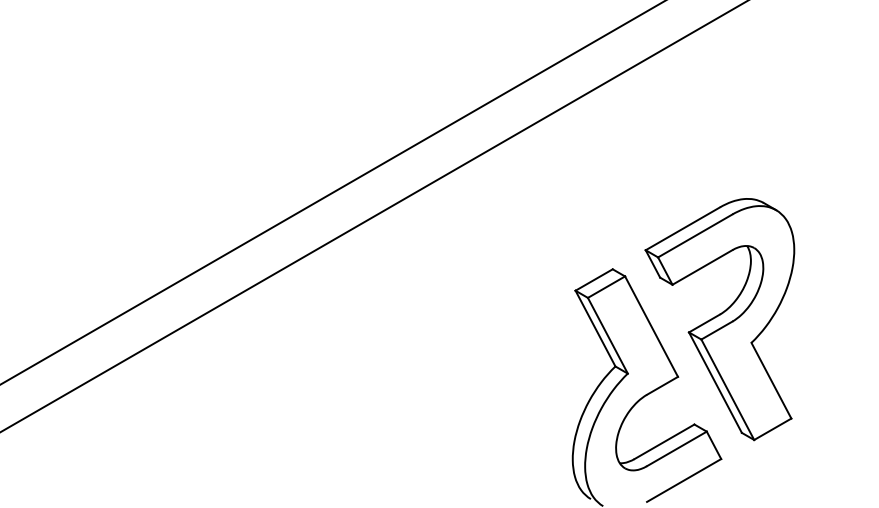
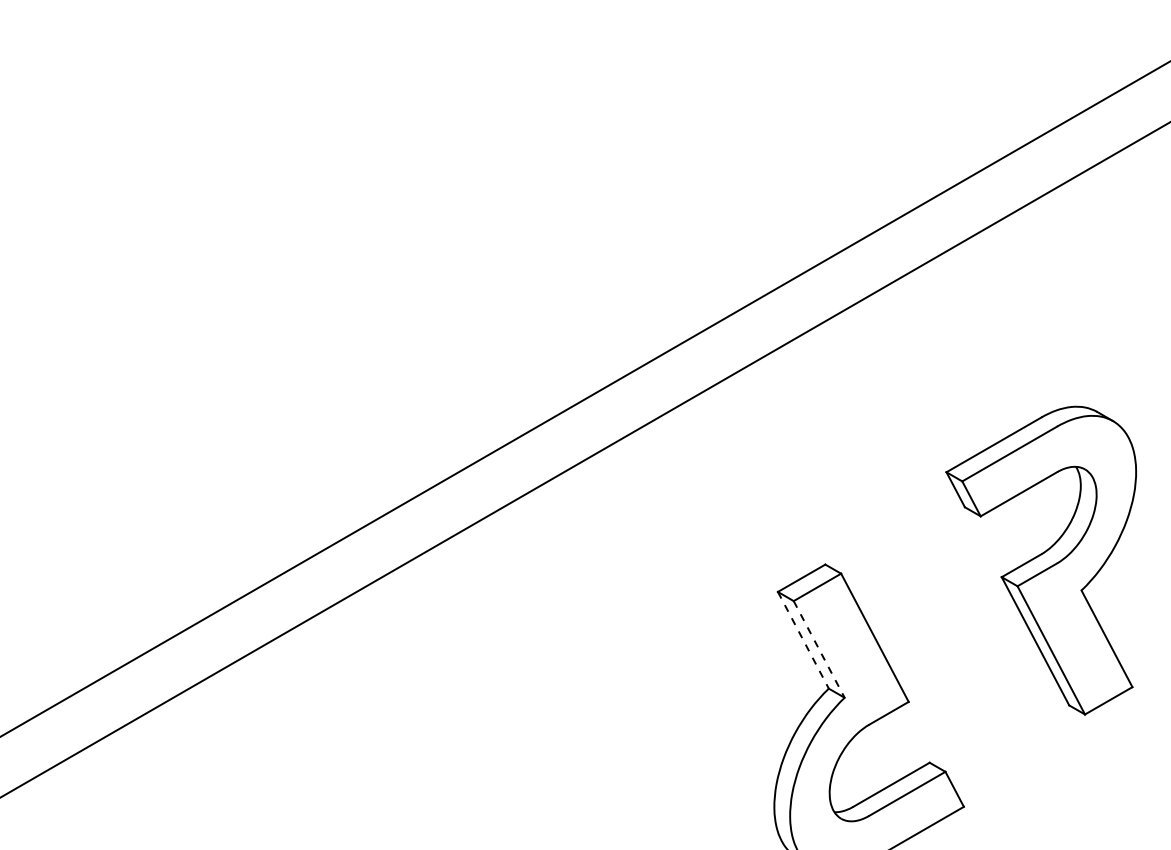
part: (719, 319) -> (1040, 560), moved
line: (595, 328) -> (803, 640), solid -> dashed
line: (608, 335) -> (819, 649), solid -> dashed

